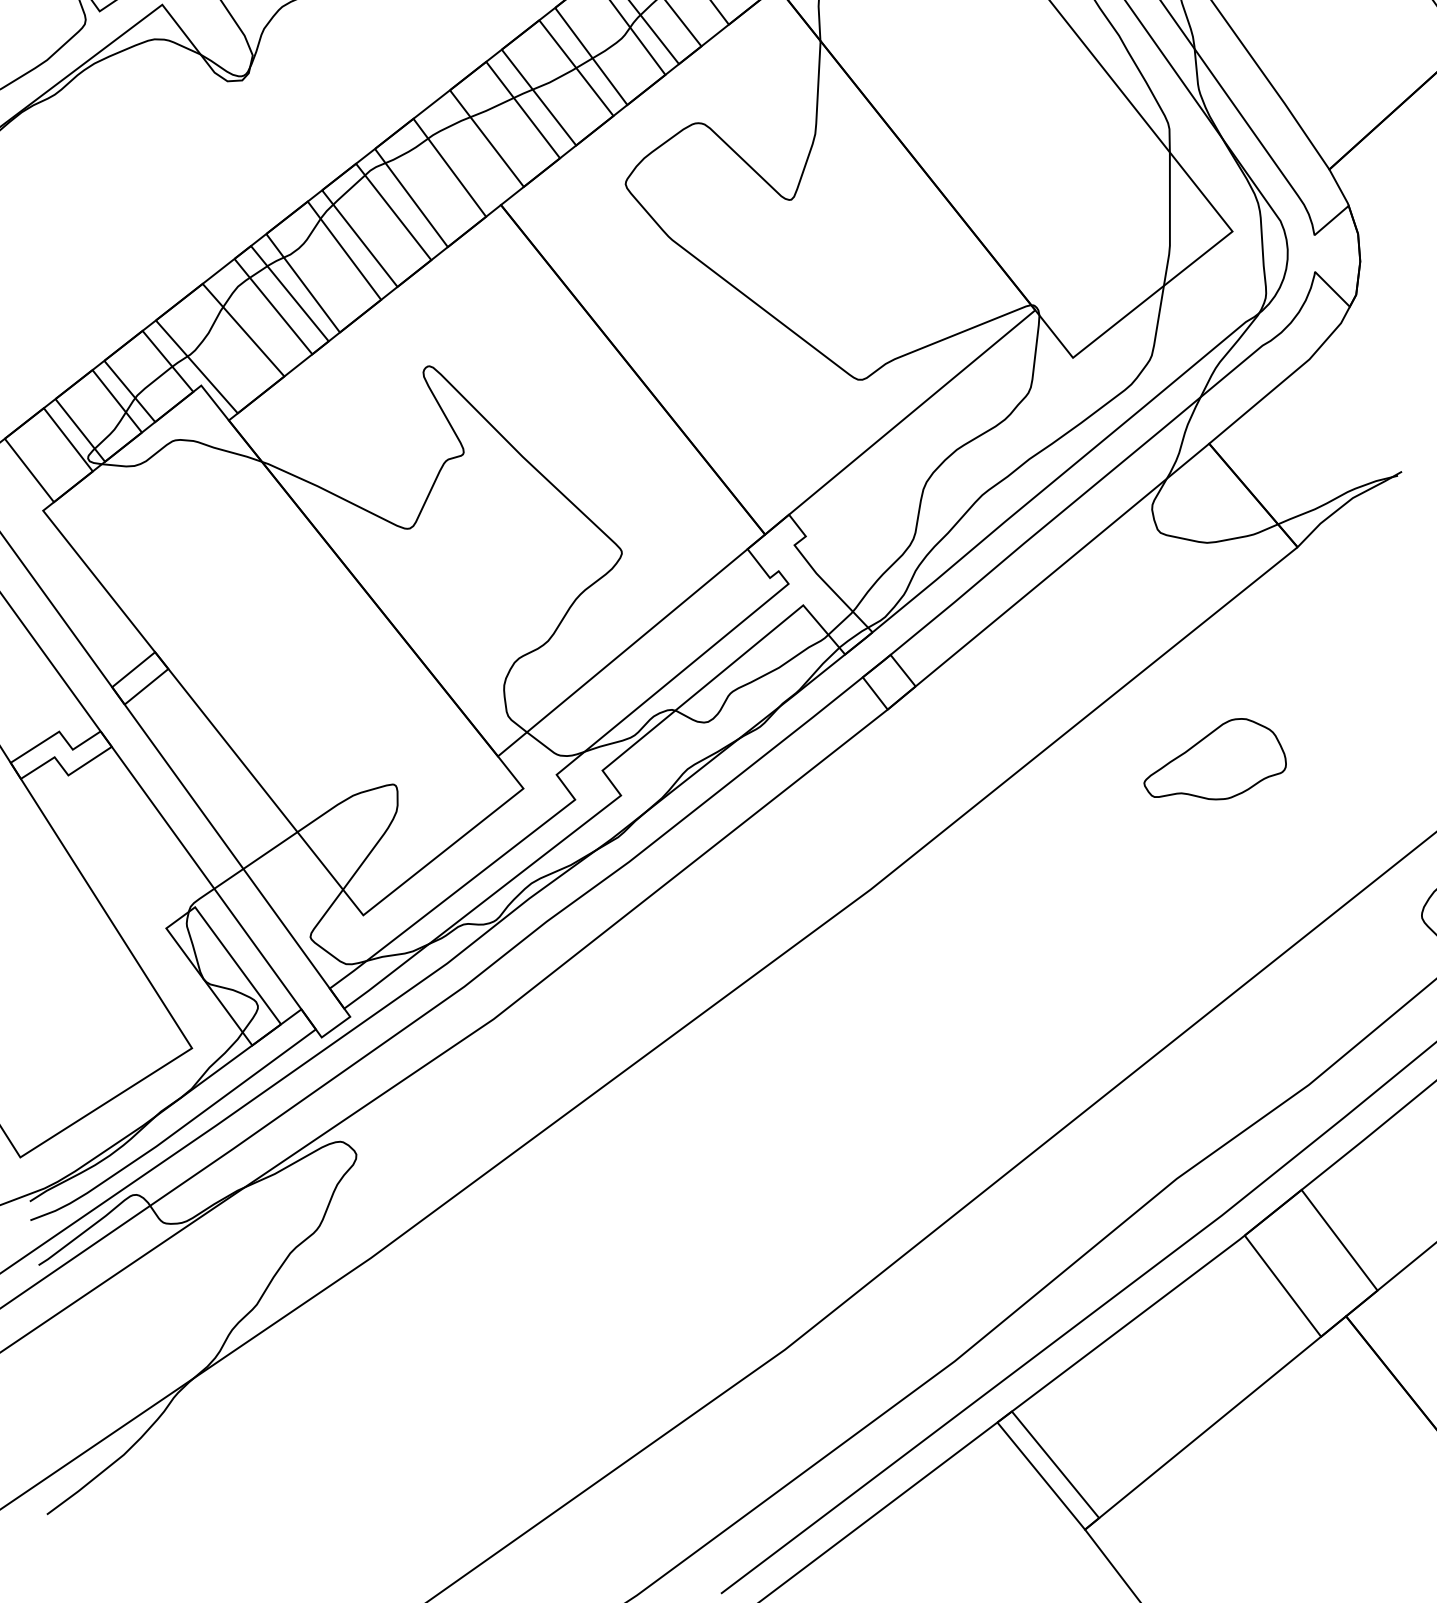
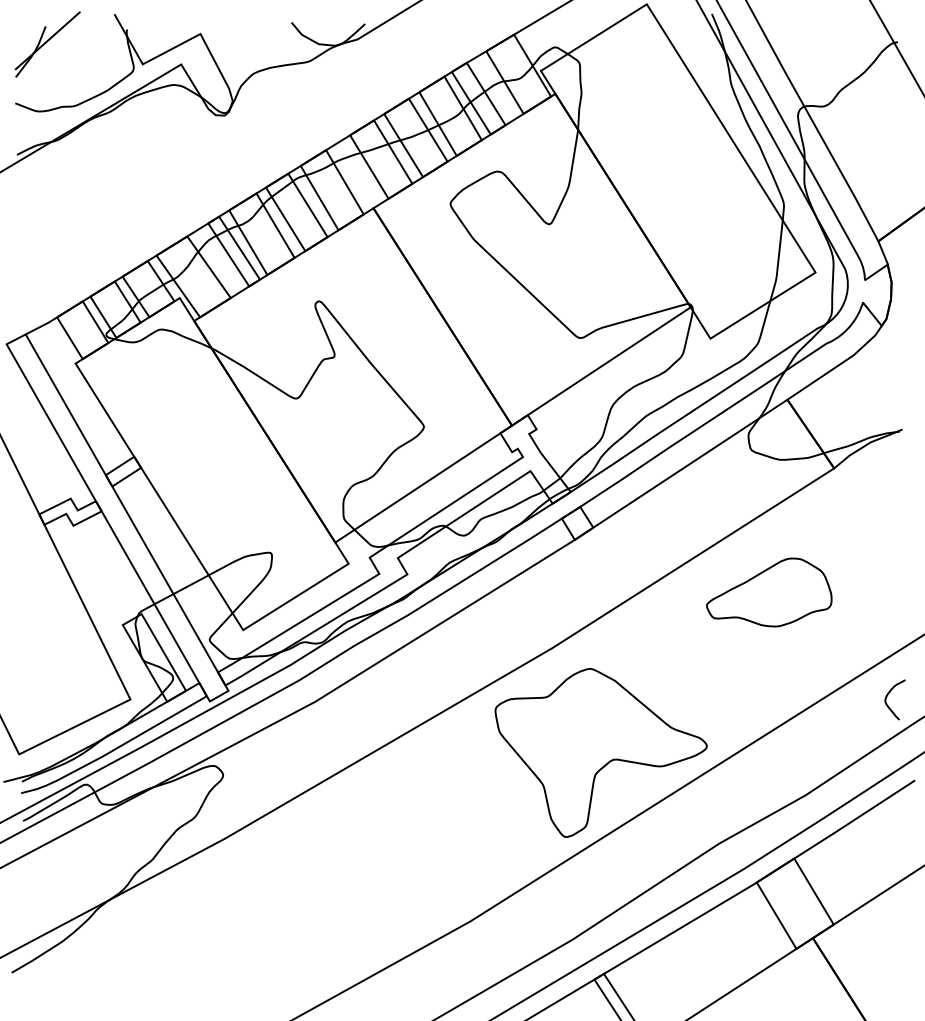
part: (1214, 760) -> (769, 592), size x1.43
part: (967, 1051) -> (600, 752), added

